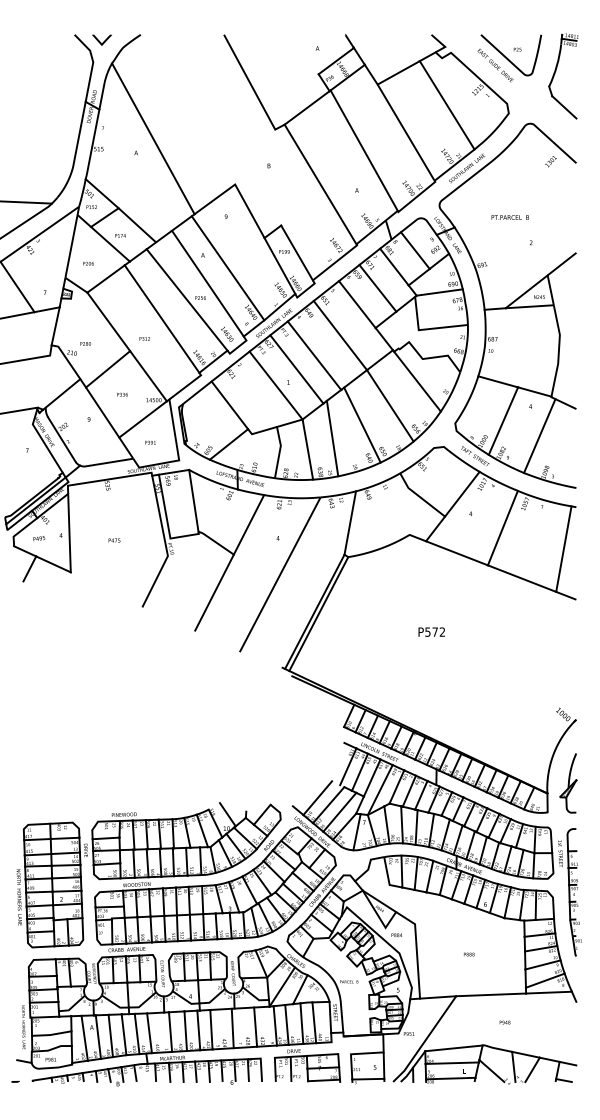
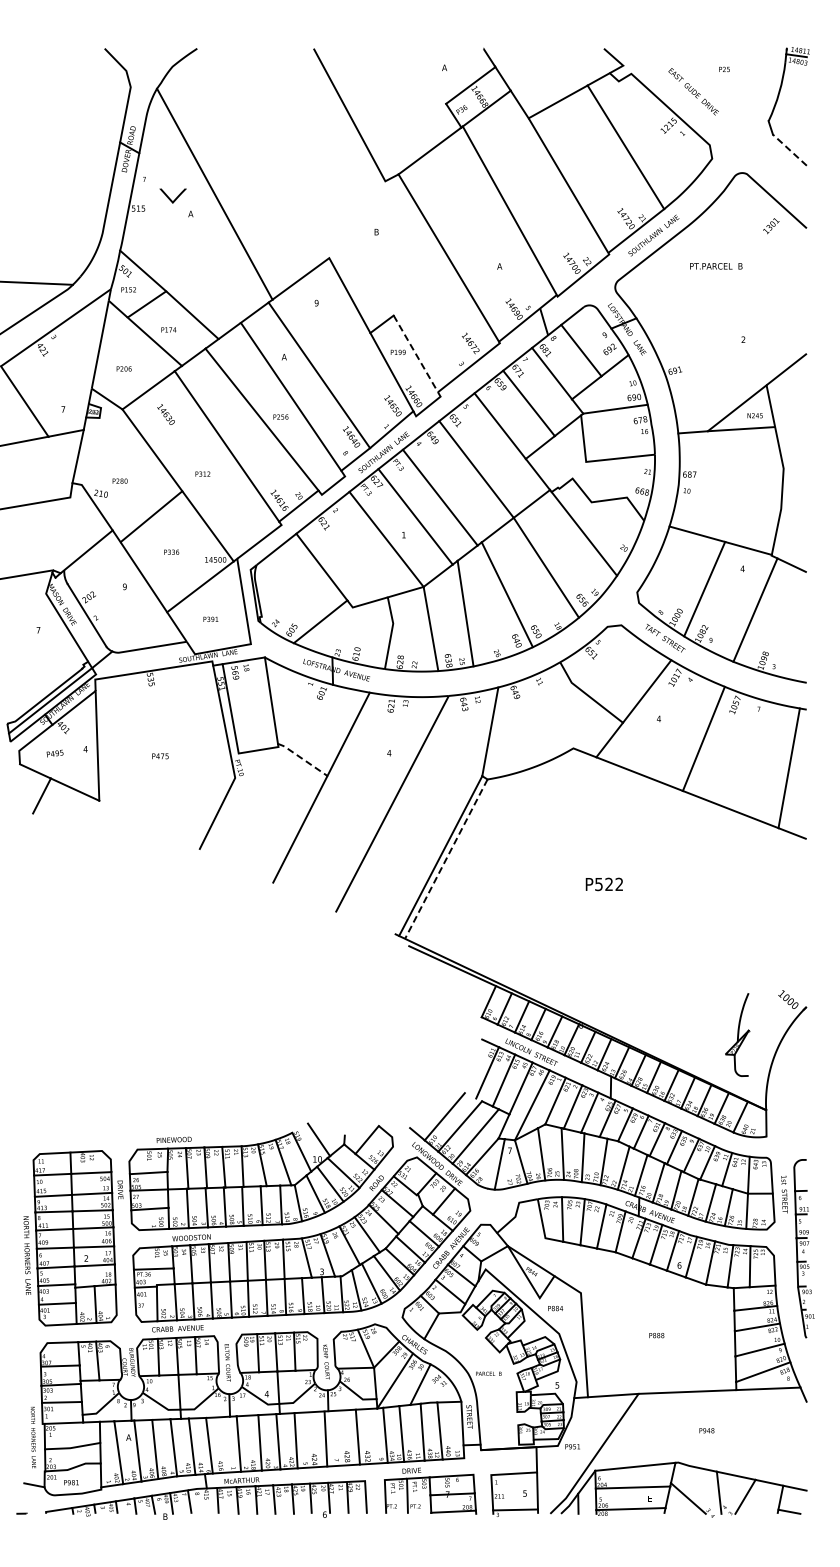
curve: (99, 41) -> (169, 197), moved
curve: (507, 58) -> (710, 81), removed
line: (564, 107) -> (789, 150), solid -> dashed
text: (510, 217) -> (716, 266), moved
line: (297, 253) -> (416, 354), solid -> dashed
text: (226, 334) -> (165, 414), moved
line: (216, 542) -> (302, 759), solid -> dashed
line: (318, 614) -> (446, 859), solid -> dashed
text: (434, 631) -> (608, 883), P572 -> P522
part: (568, 782) -> (737, 1034), moved

